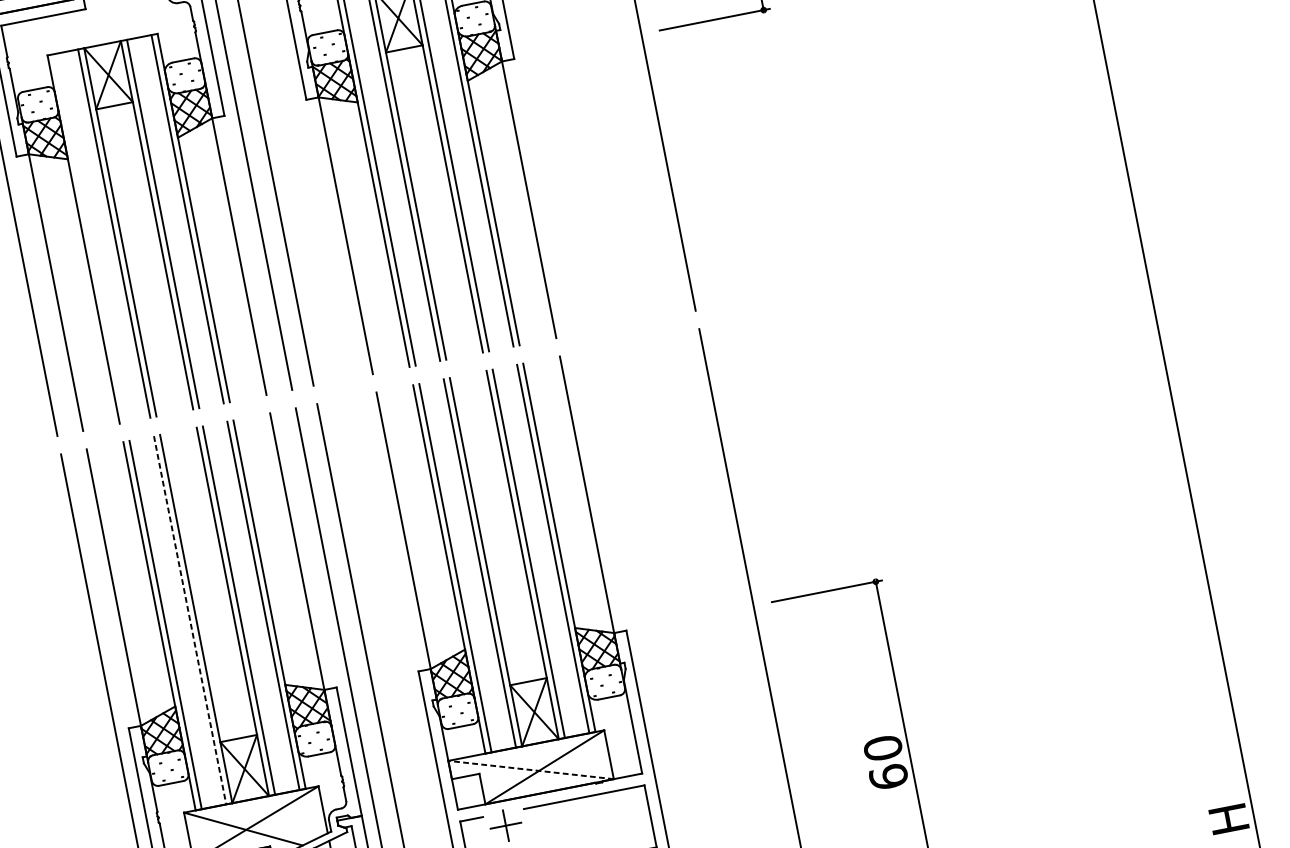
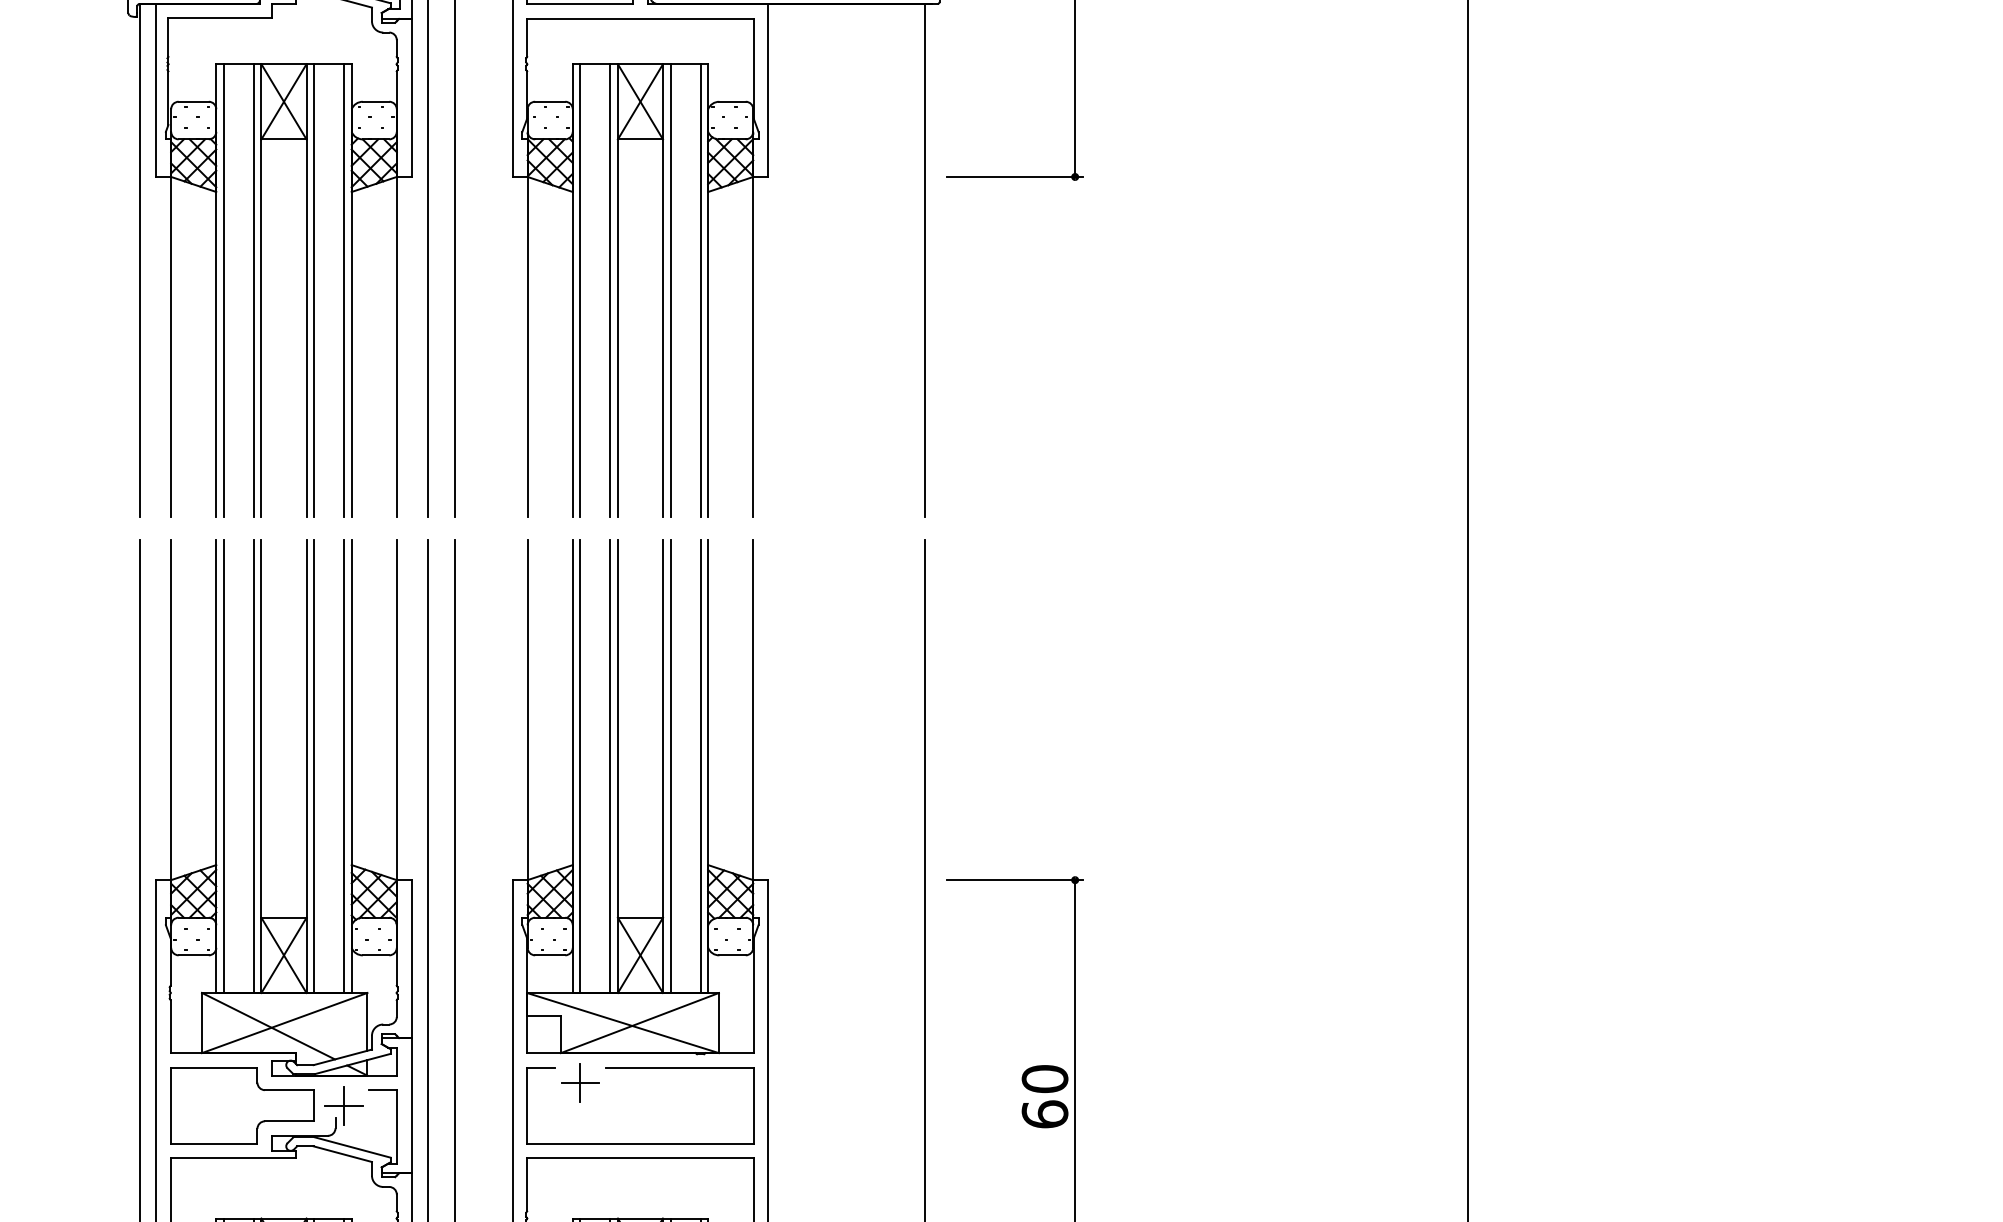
line: (89, 238) -> (223, 290), added
line: (189, 620) -> (253, 766), dashed -> solid
line: (530, 769) -> (622, 1022), dashed -> solid

